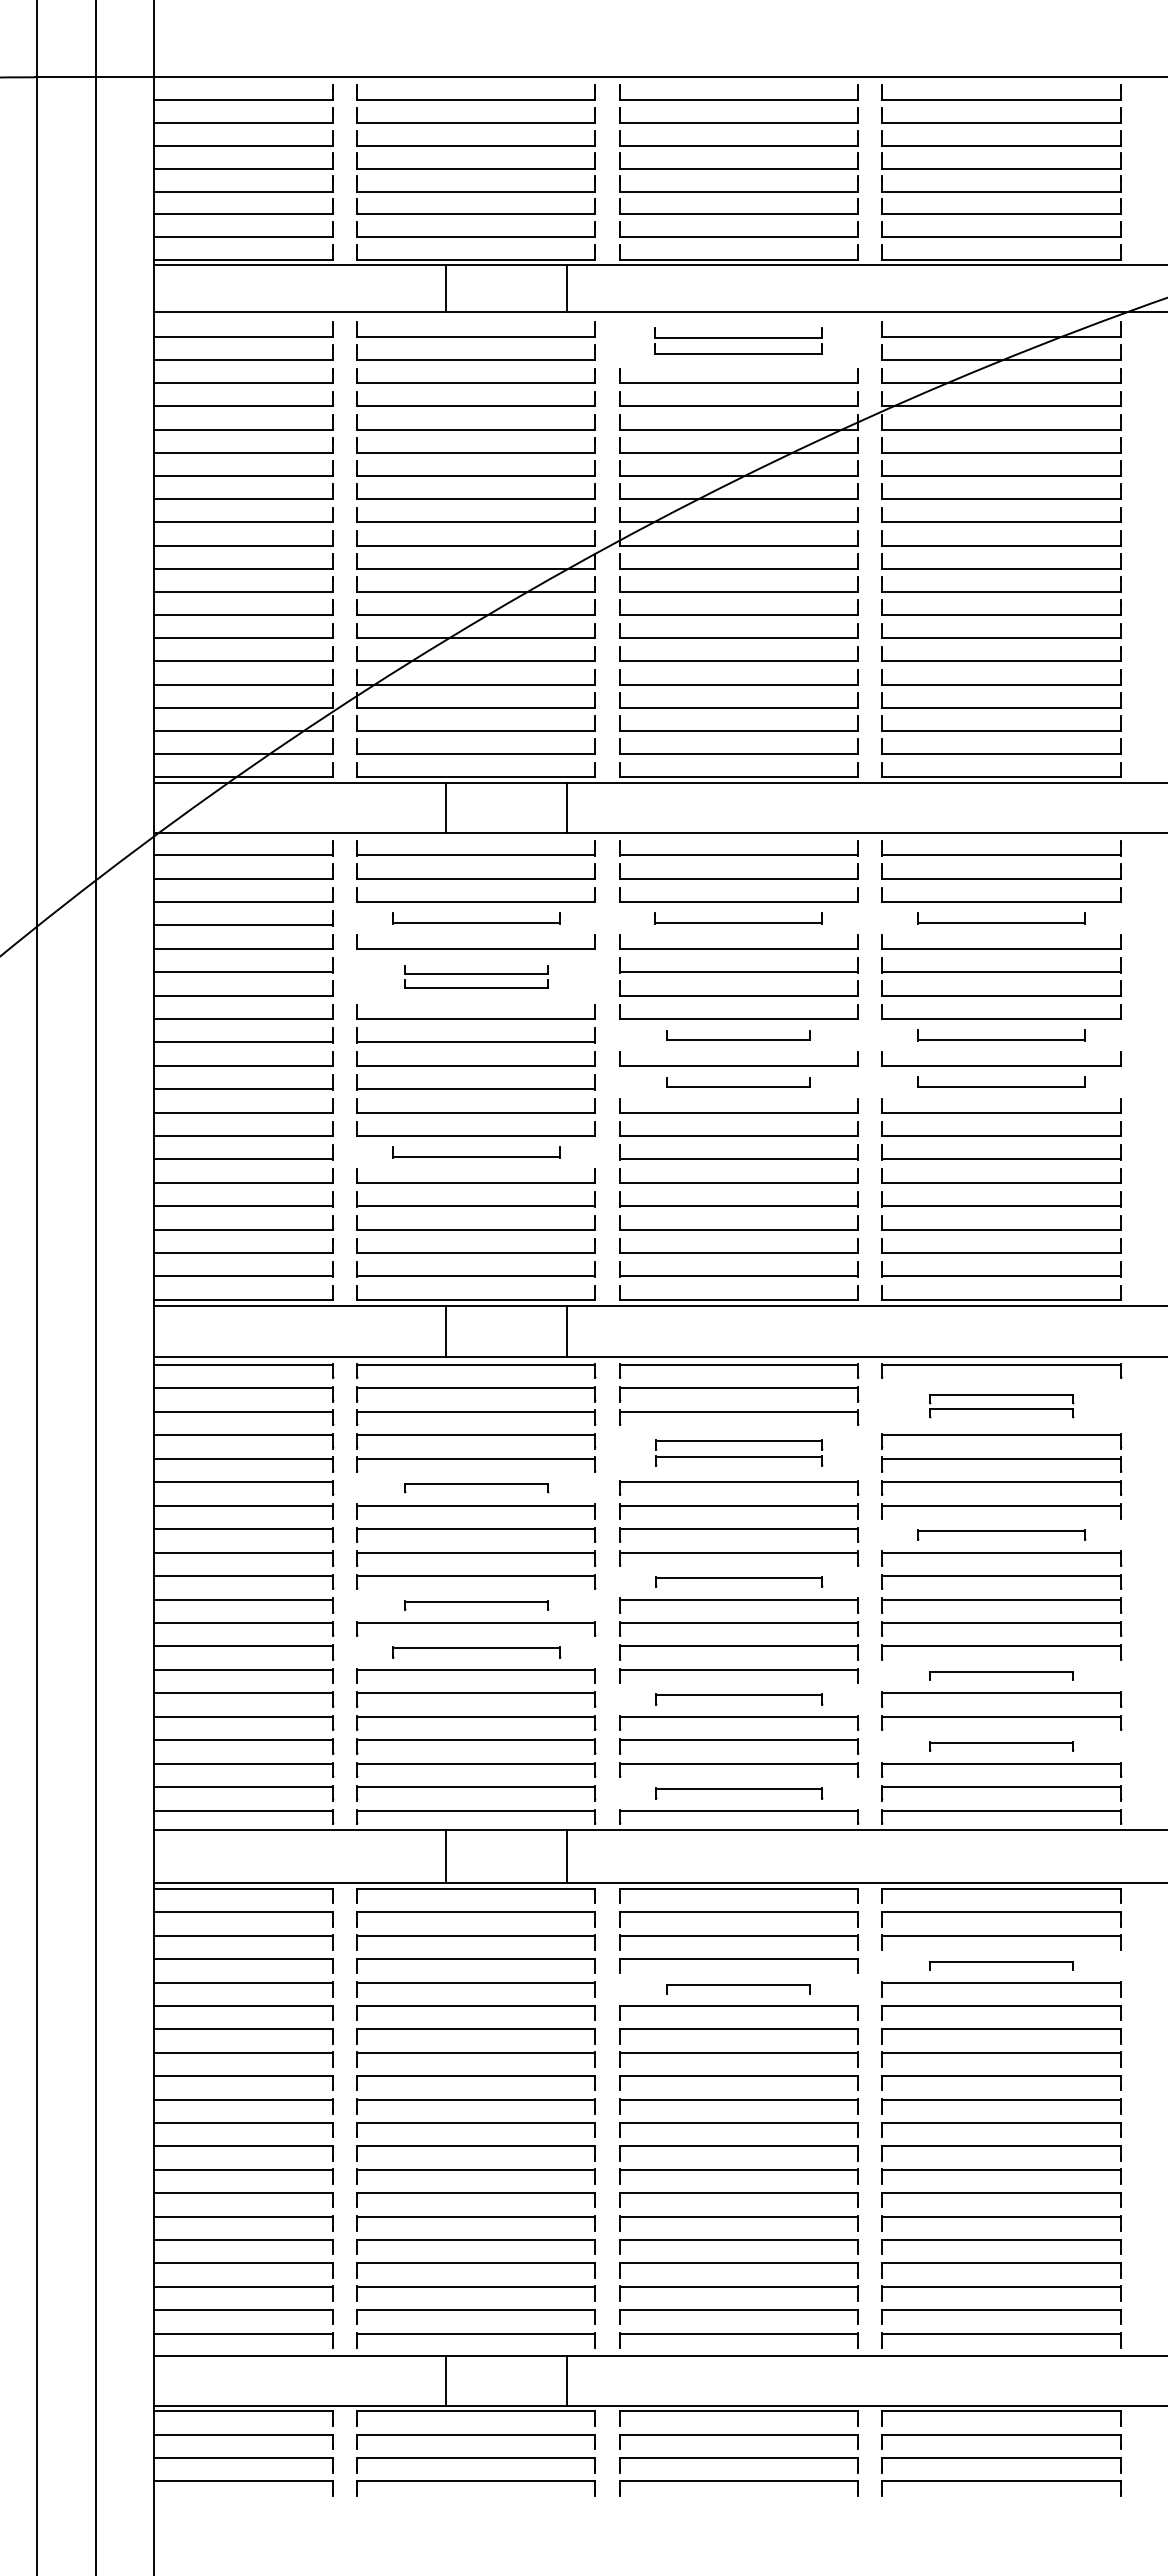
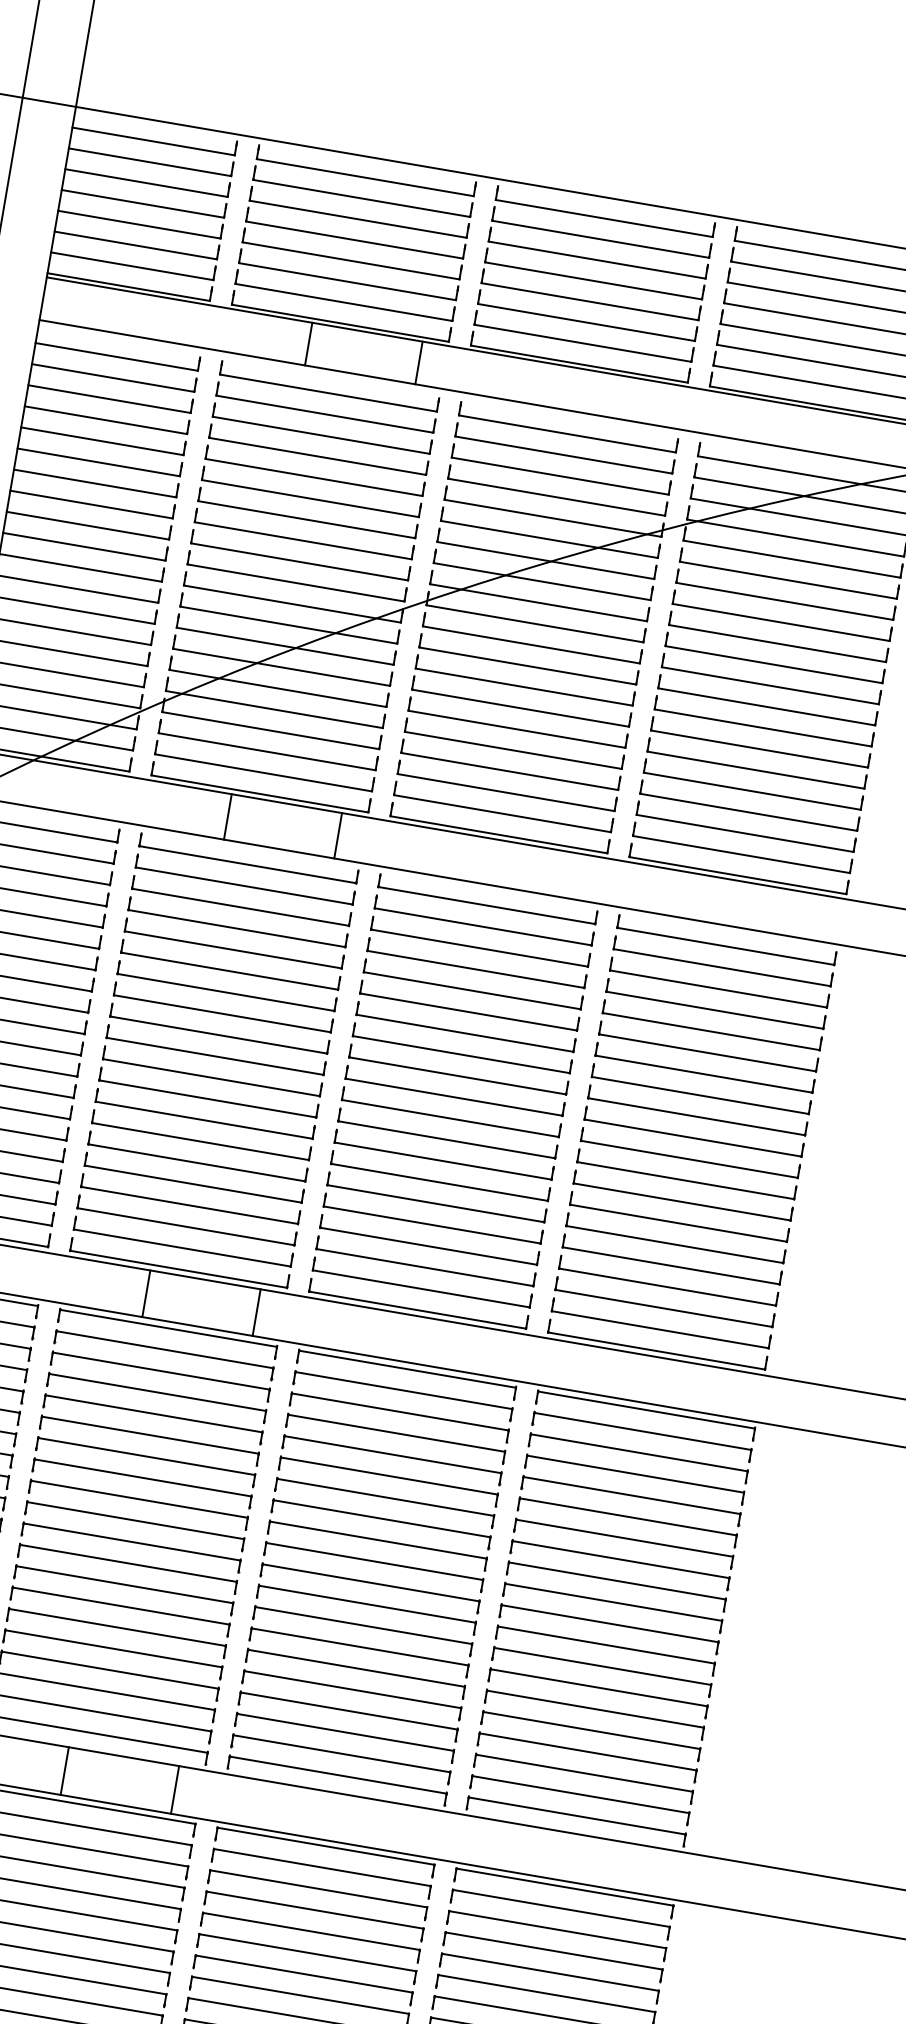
part: (738, 340) -> (566, 437), size x1.43
part: (475, 918) -> (237, 922), size x1.43
part: (738, 918) -> (476, 963), size x1.43
part: (1001, 918) -> (715, 1004), size x1.43
part: (475, 976) -> (228, 975), size x1.67
part: (738, 1035) -> (458, 1069), size x1.67
part: (1001, 1035) -> (697, 1110), size x1.43
part: (738, 1082) -> (451, 1112), size x1.67
part: (1001, 1082) -> (690, 1153), size x1.43
part: (475, 1152) -> (200, 1135), size x1.43
part: (1001, 1405) -> (640, 1447), size x1.67
part: (739, 1452) -> (394, 1449), size x1.43
part: (476, 1487) -> (149, 1440), size x1.67
part: (1001, 1534) -> (620, 1564), size x1.43
part: (739, 1581) -> (374, 1566), size x1.43
part: (476, 1605) -> (131, 1547), size x1.67
part: (476, 1652) -> (124, 1590), size x1.43
part: (1001, 1675) -> (598, 1692), size x1.67
part: (739, 1699) -> (356, 1673), size x1.43
part: (1001, 1746) -> (587, 1757), size x1.67
part: (739, 1793) -> (341, 1759), size x1.43
part: (1001, 1965) -> (553, 1956), size x1.67
part: (738, 1989) -> (310, 1937), size x1.67

